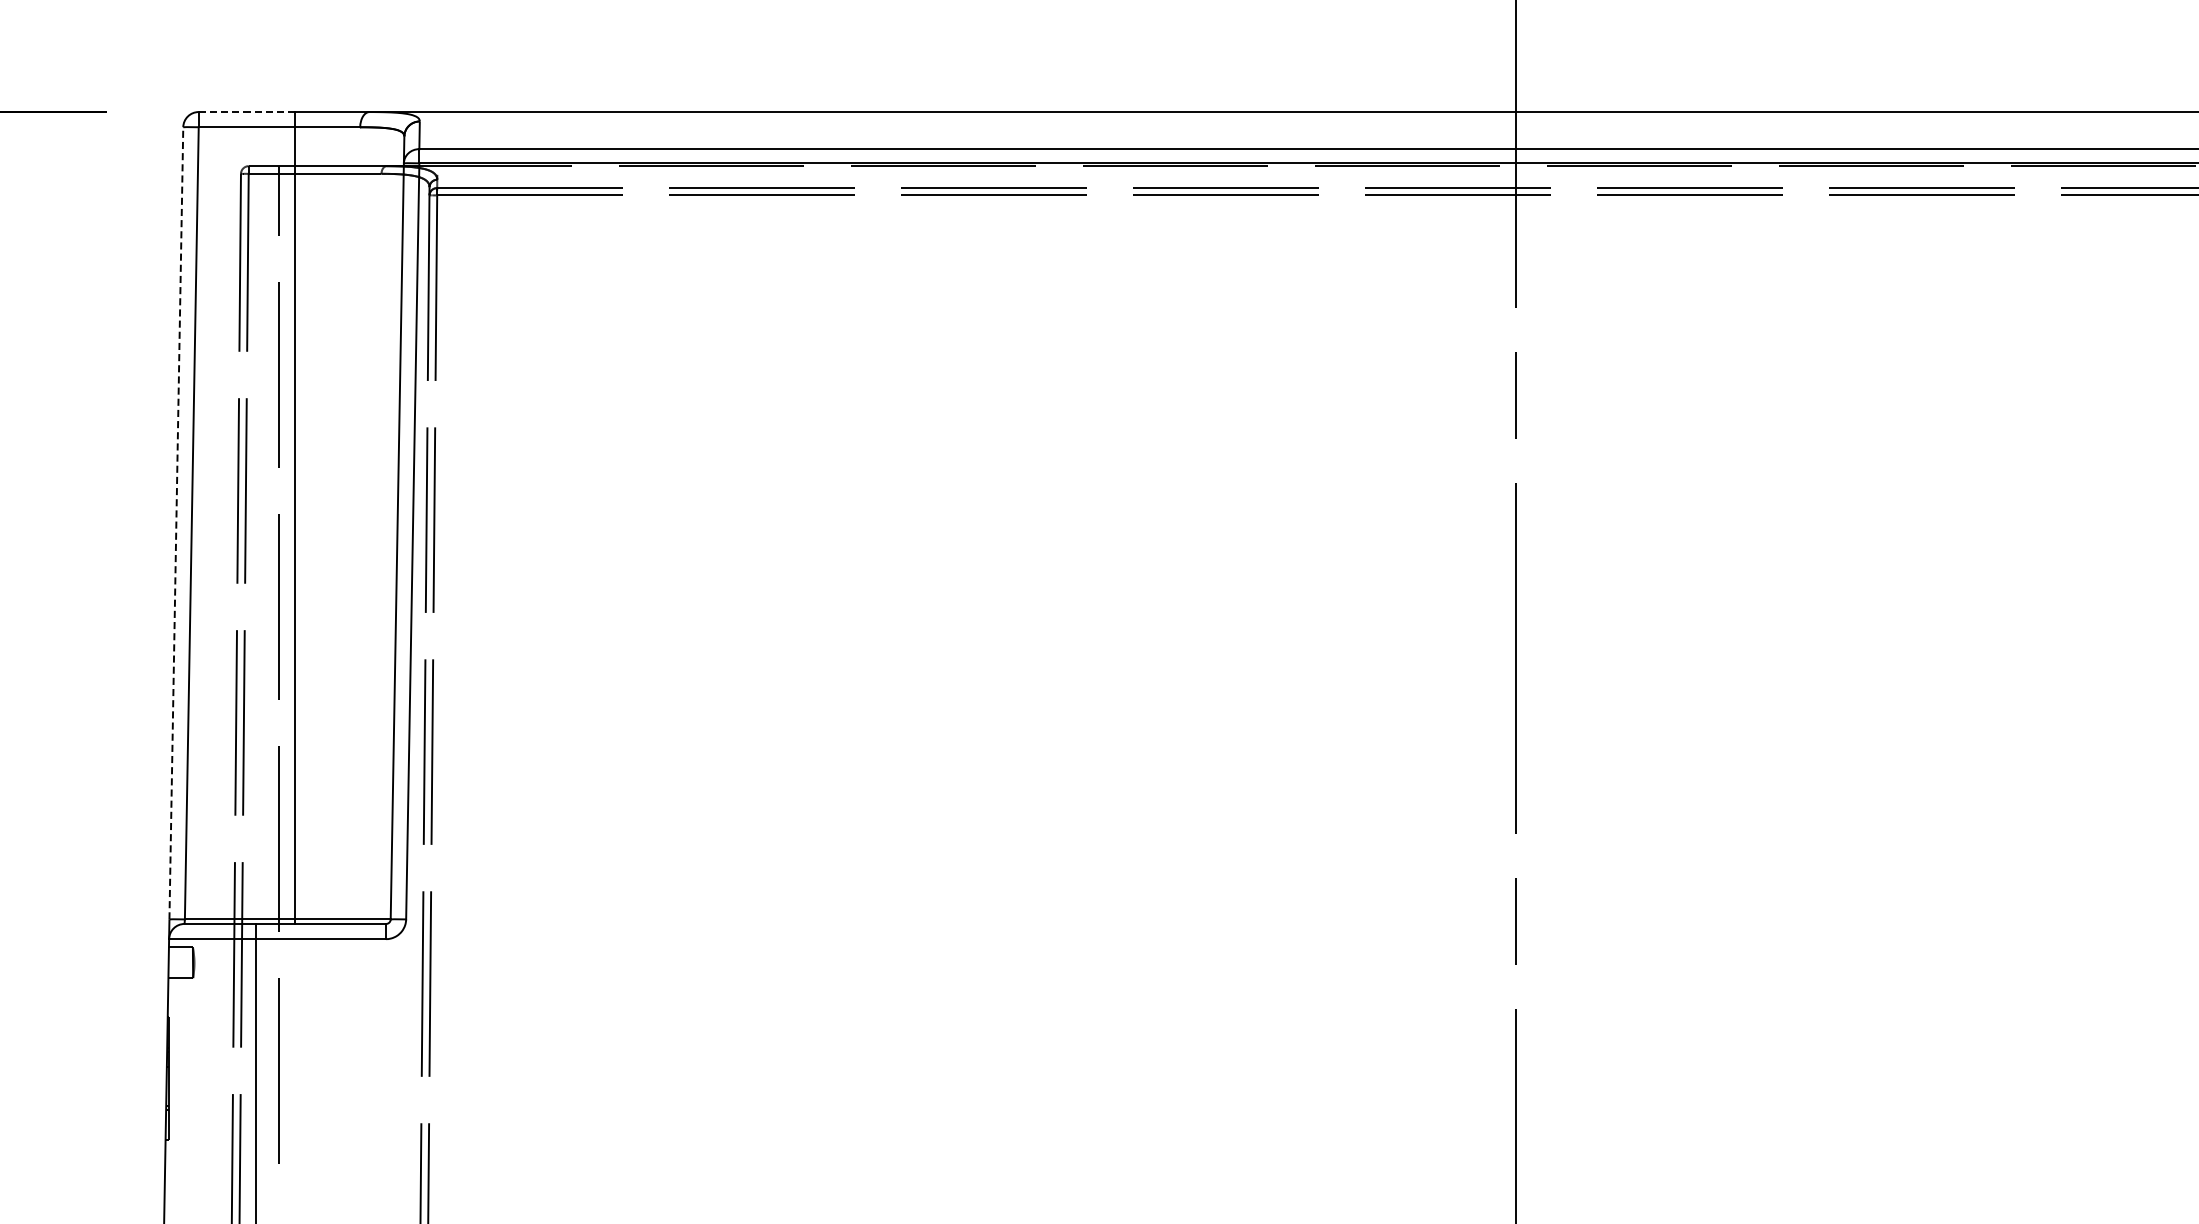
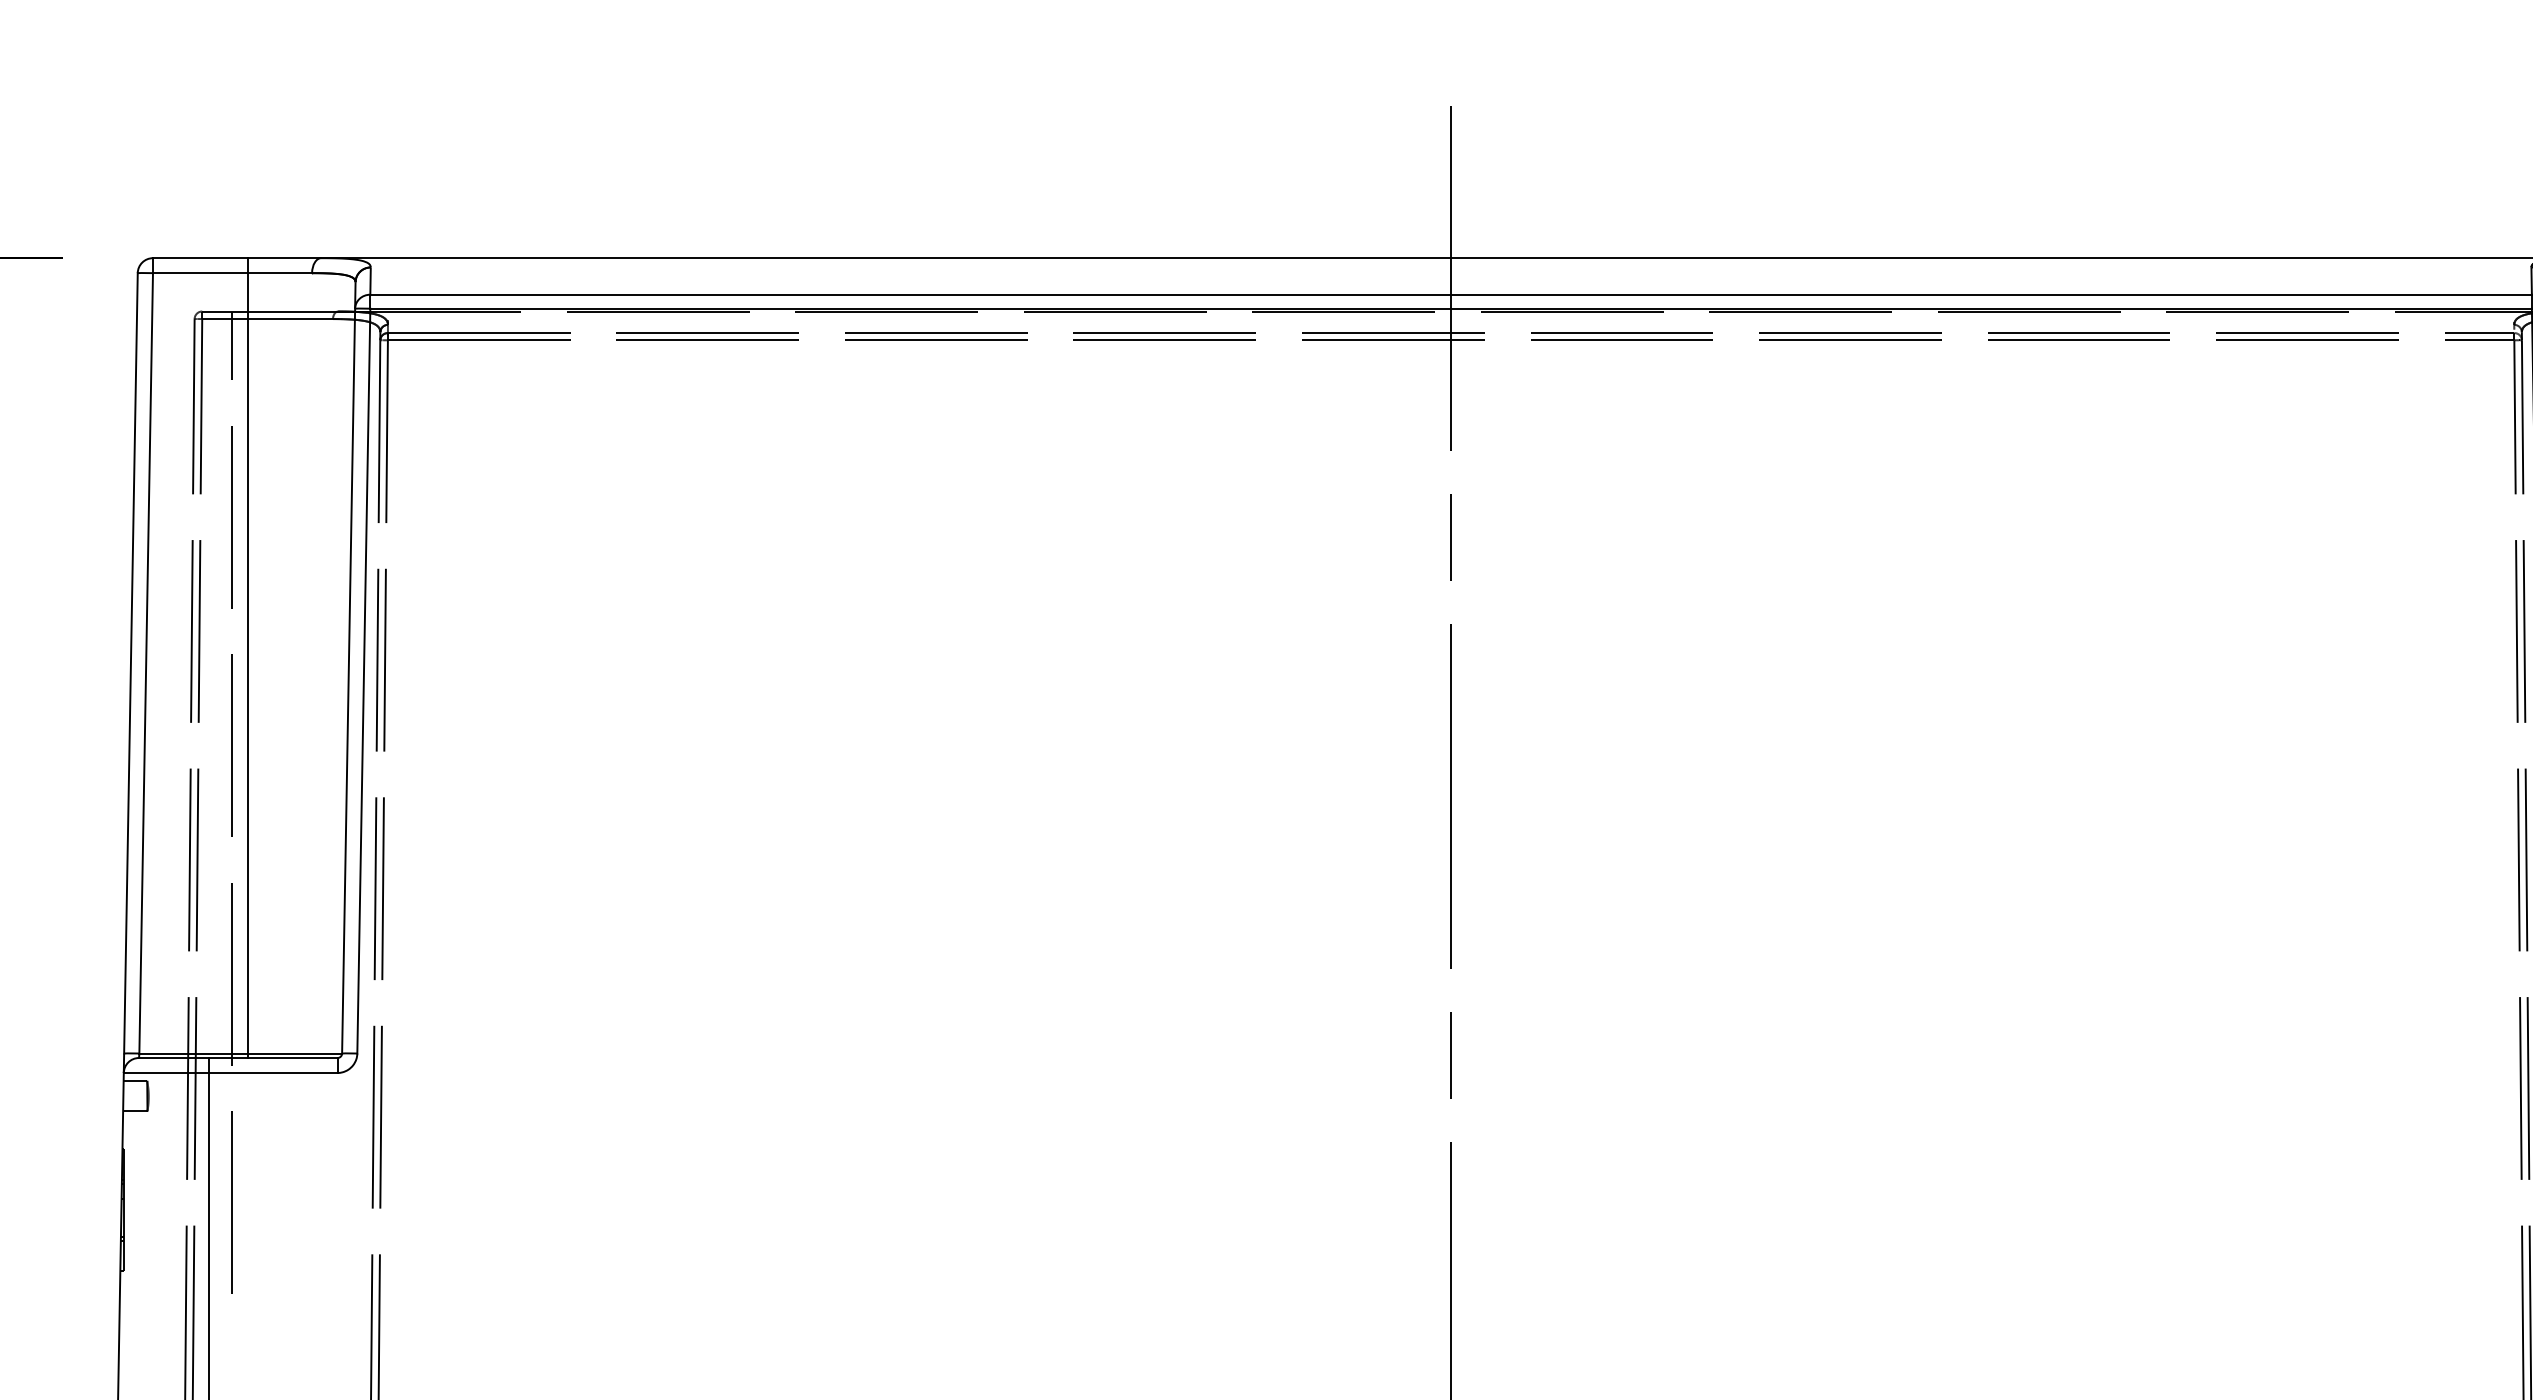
line: (246, 112) -> (200, 258), dashed -> solid
line: (175, 522) -> (130, 662), dashed -> solid

